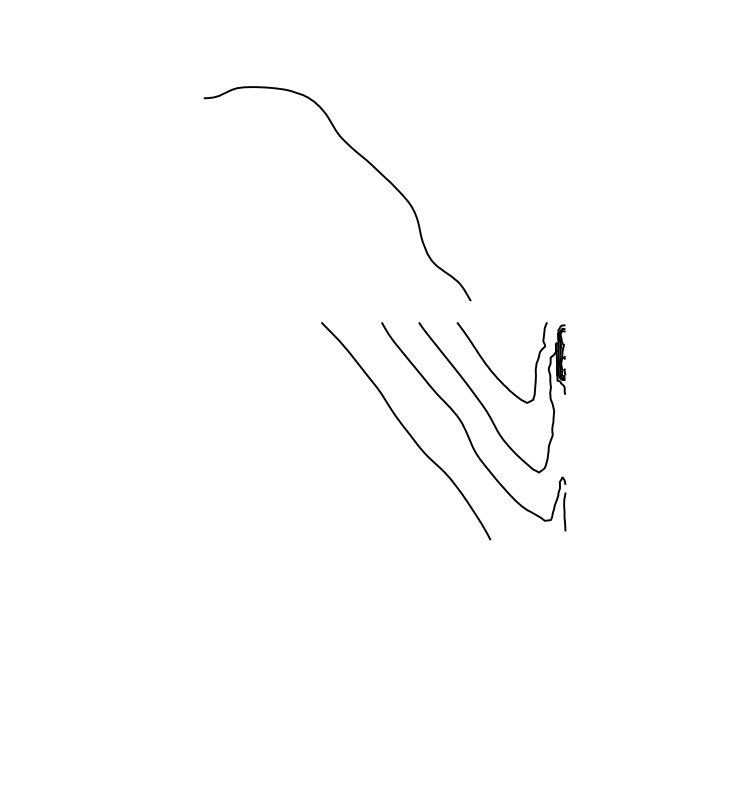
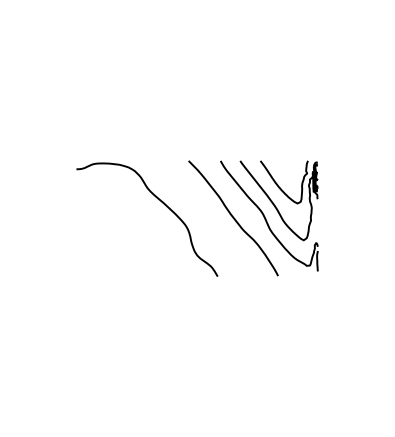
curve: (366, 162) -> (162, 203), moved

